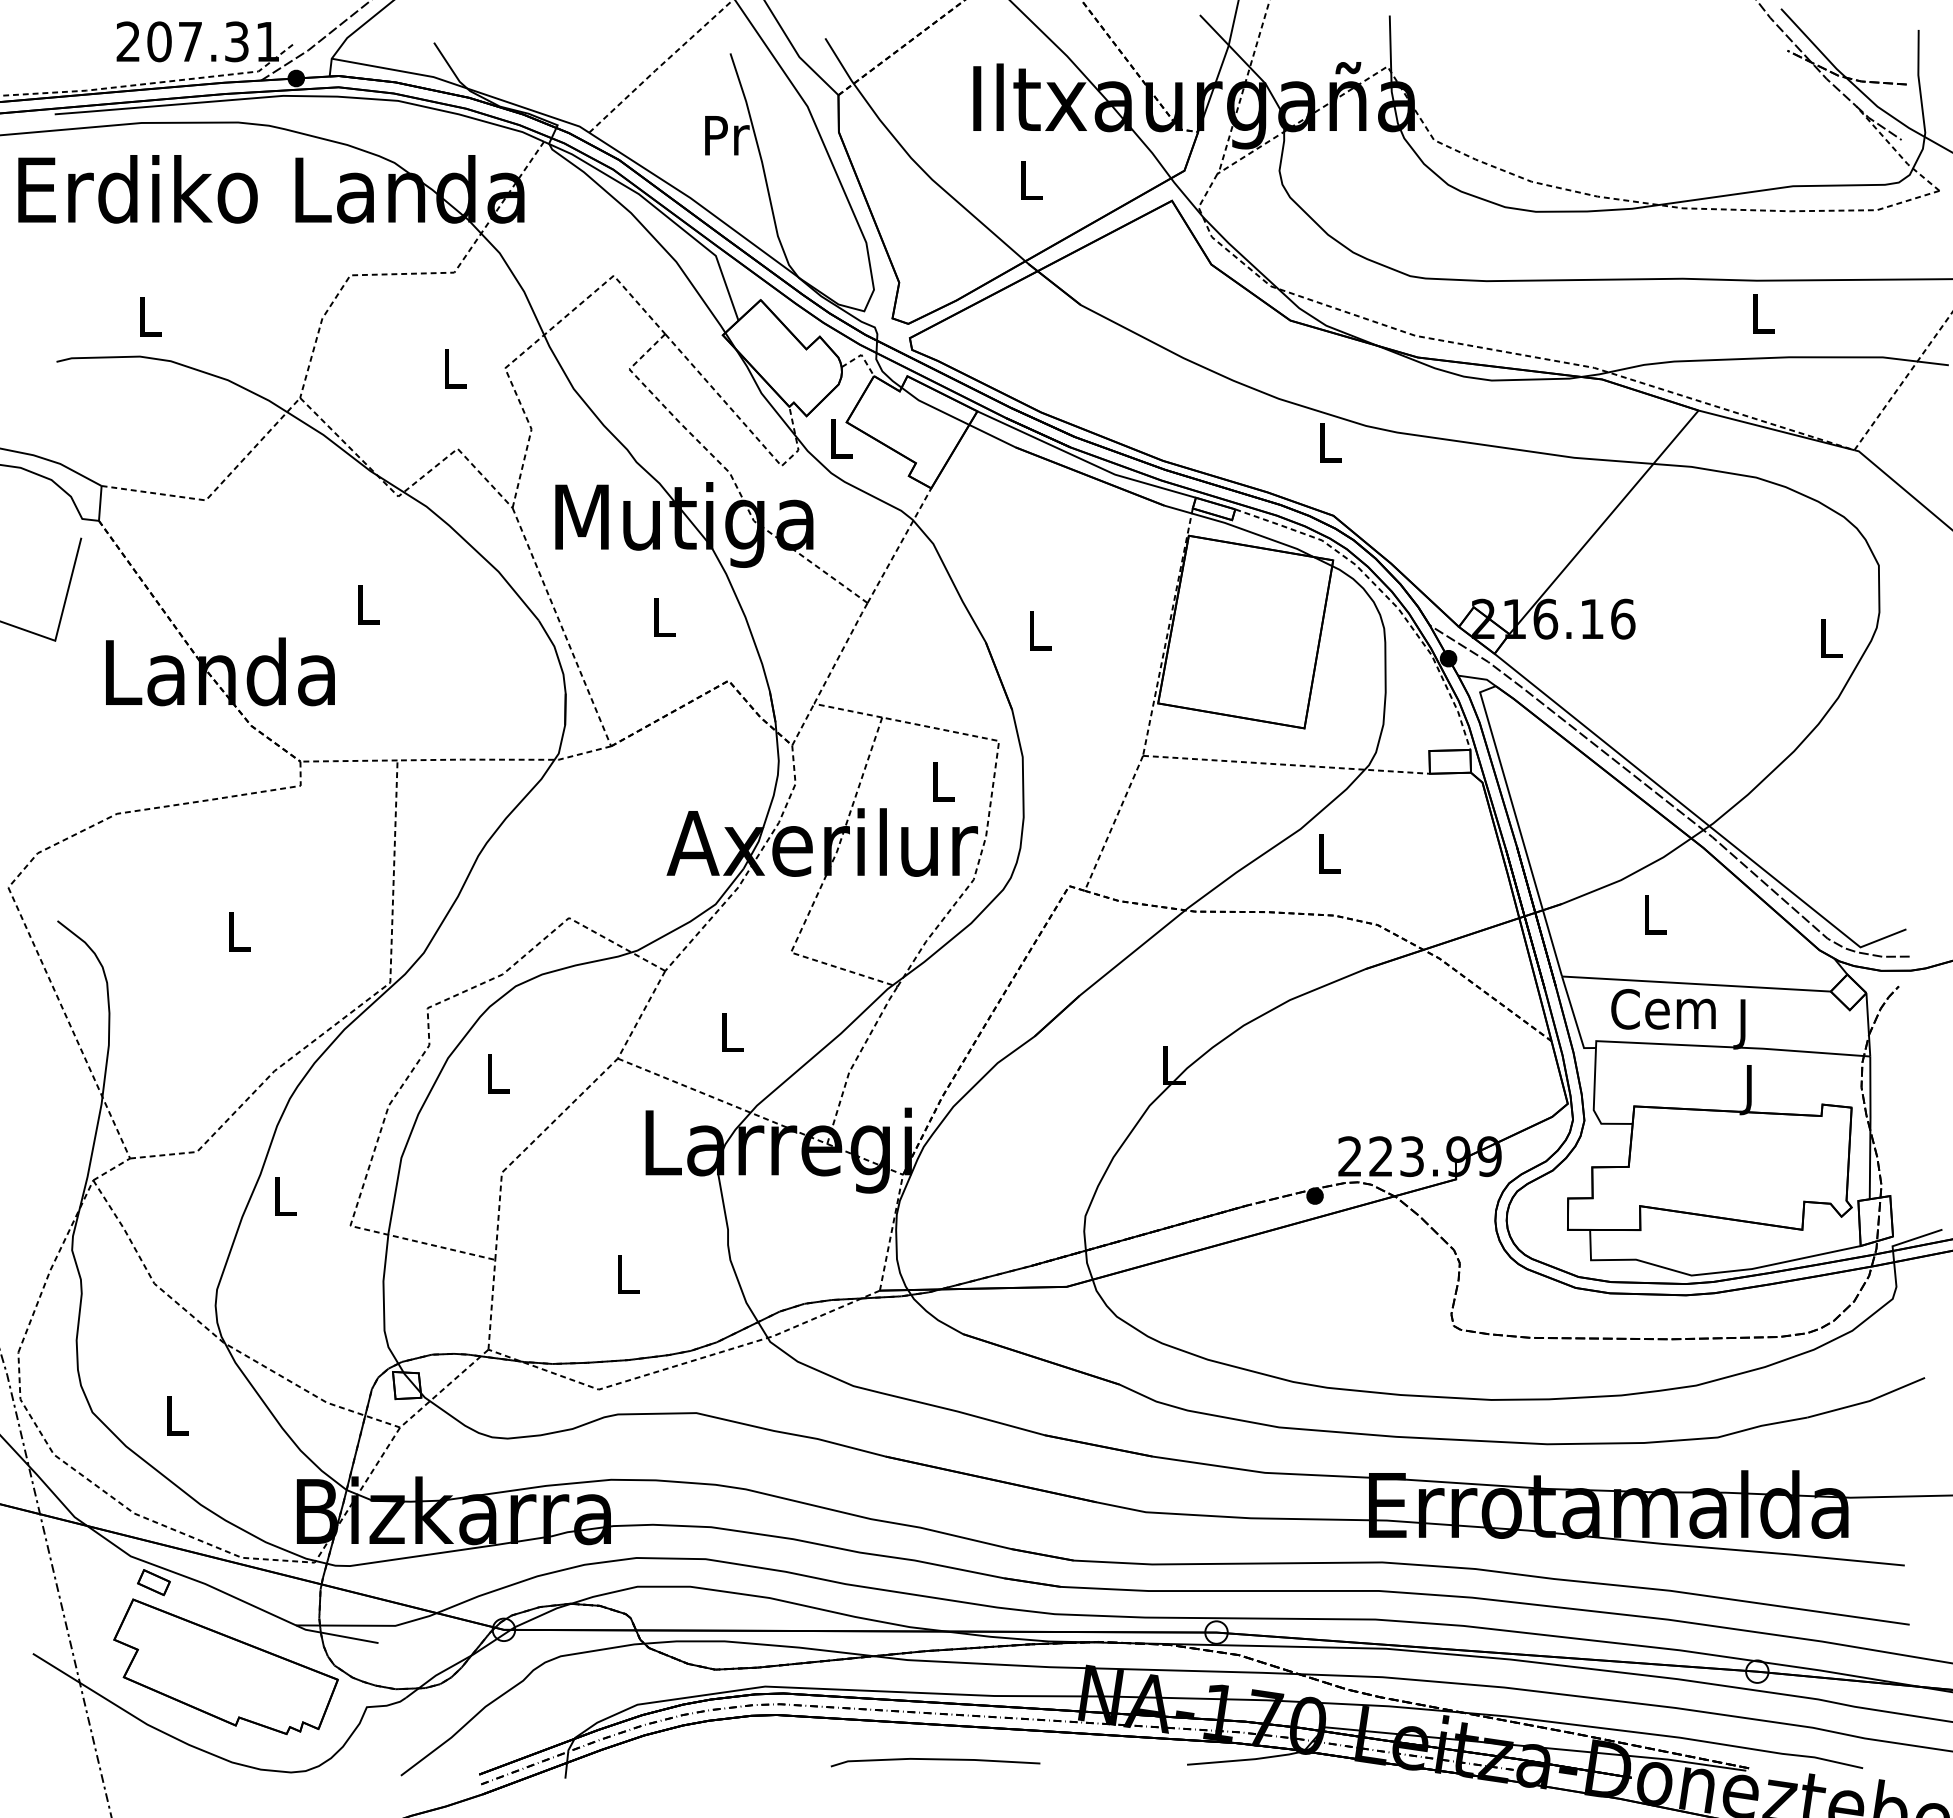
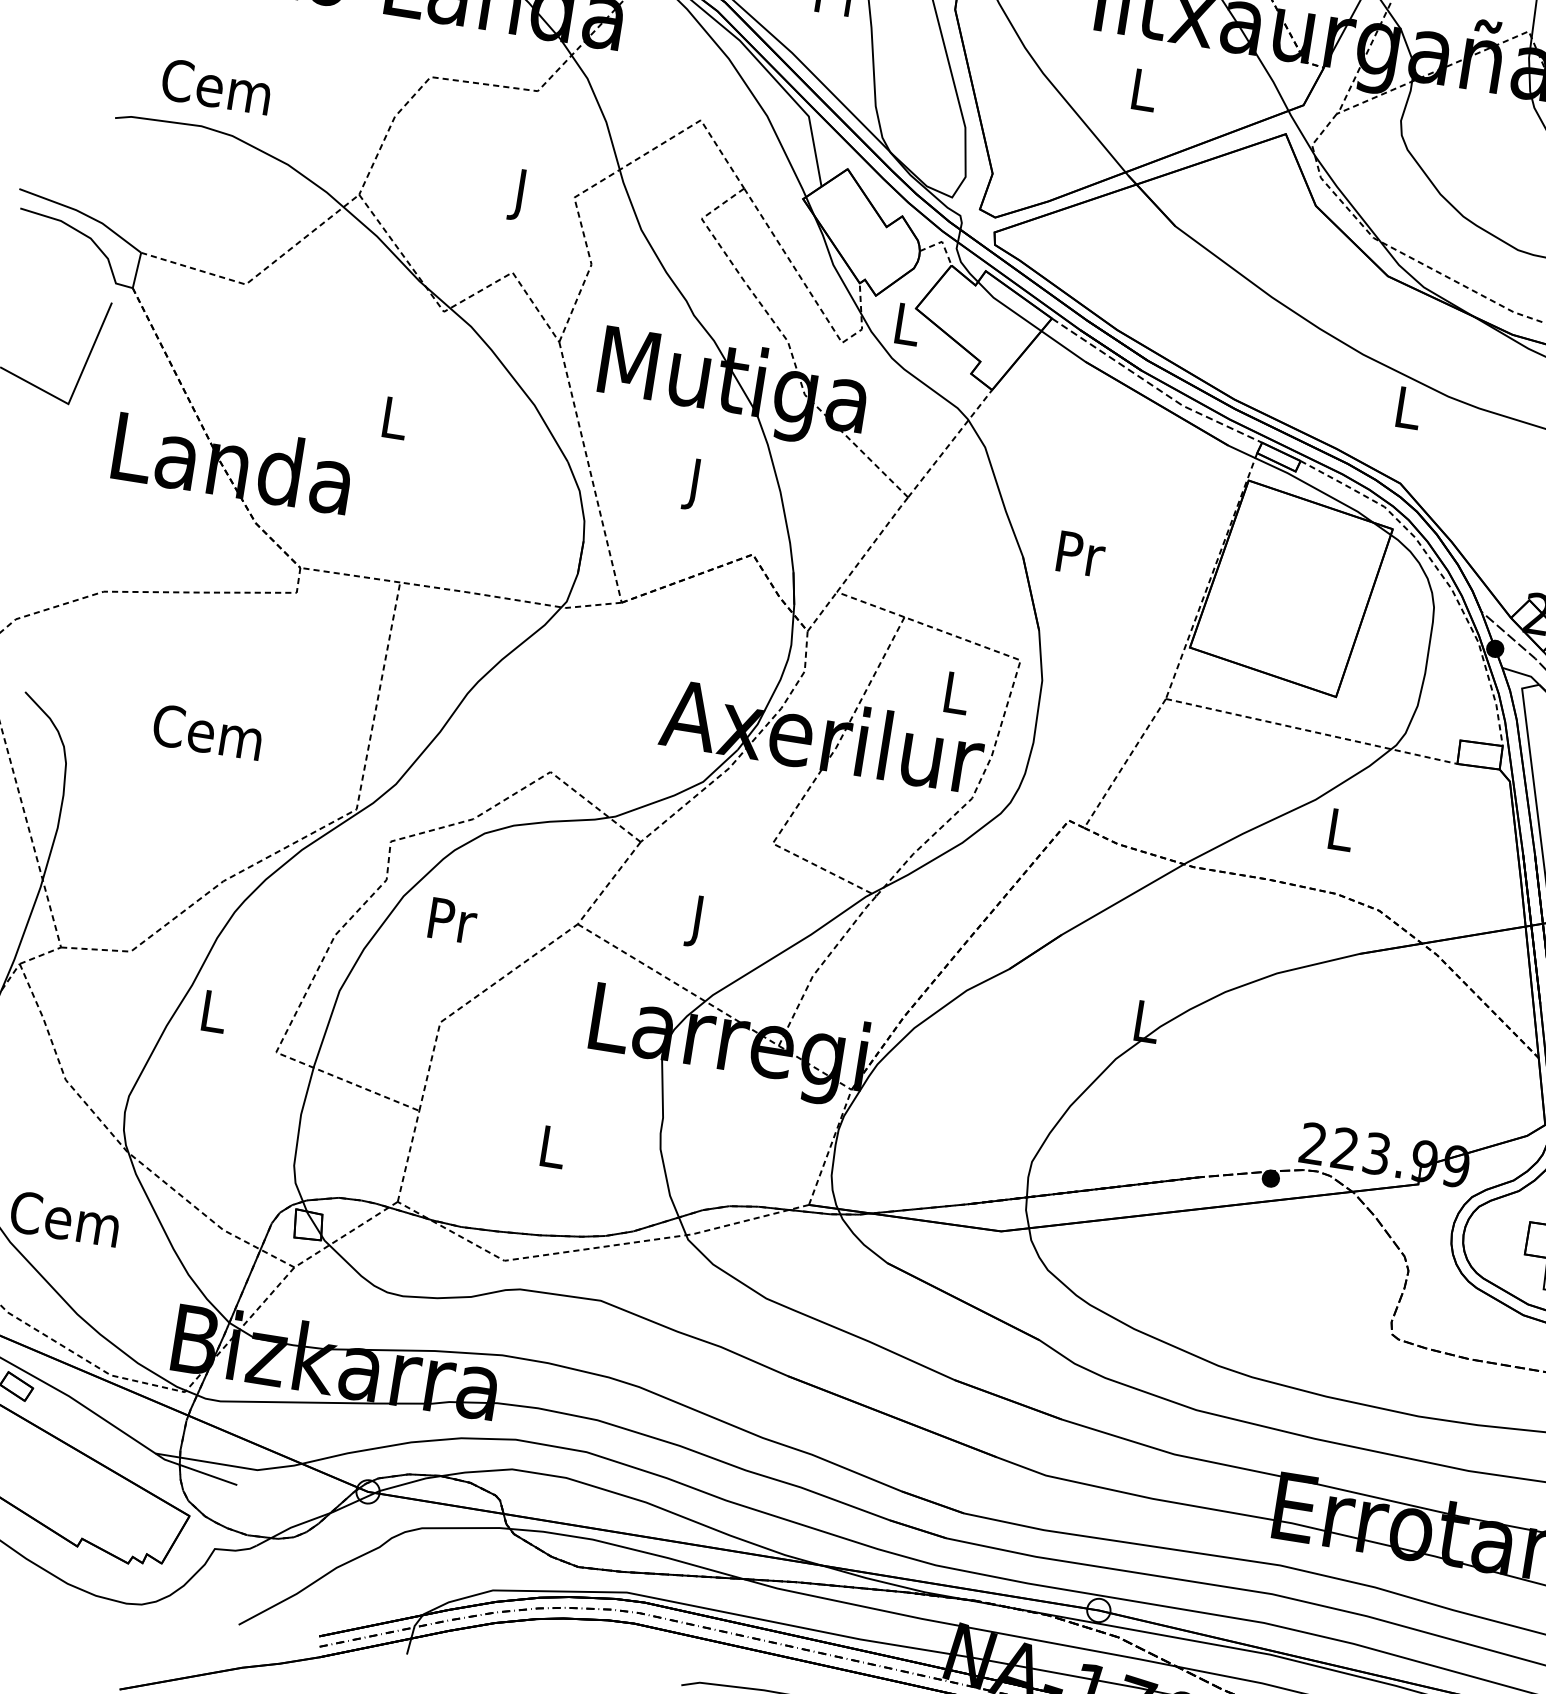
text: (148, 316) -> (216, 86), L -> Cem
text: (454, 374) -> (521, 195), L -> J
line: (1085, 460) -> (1154, 386), solid -> dashed
text: (664, 623) -> (696, 485), L -> J
text: (1040, 630) -> (1081, 553), L -> Pr
text: (237, 931) -> (208, 732), L -> Cem
text: (732, 1038) -> (698, 922), L -> J
text: (498, 1073) -> (452, 920), L -> Pr
text: (174, 1415) -> (64, 1218), L -> Cem

